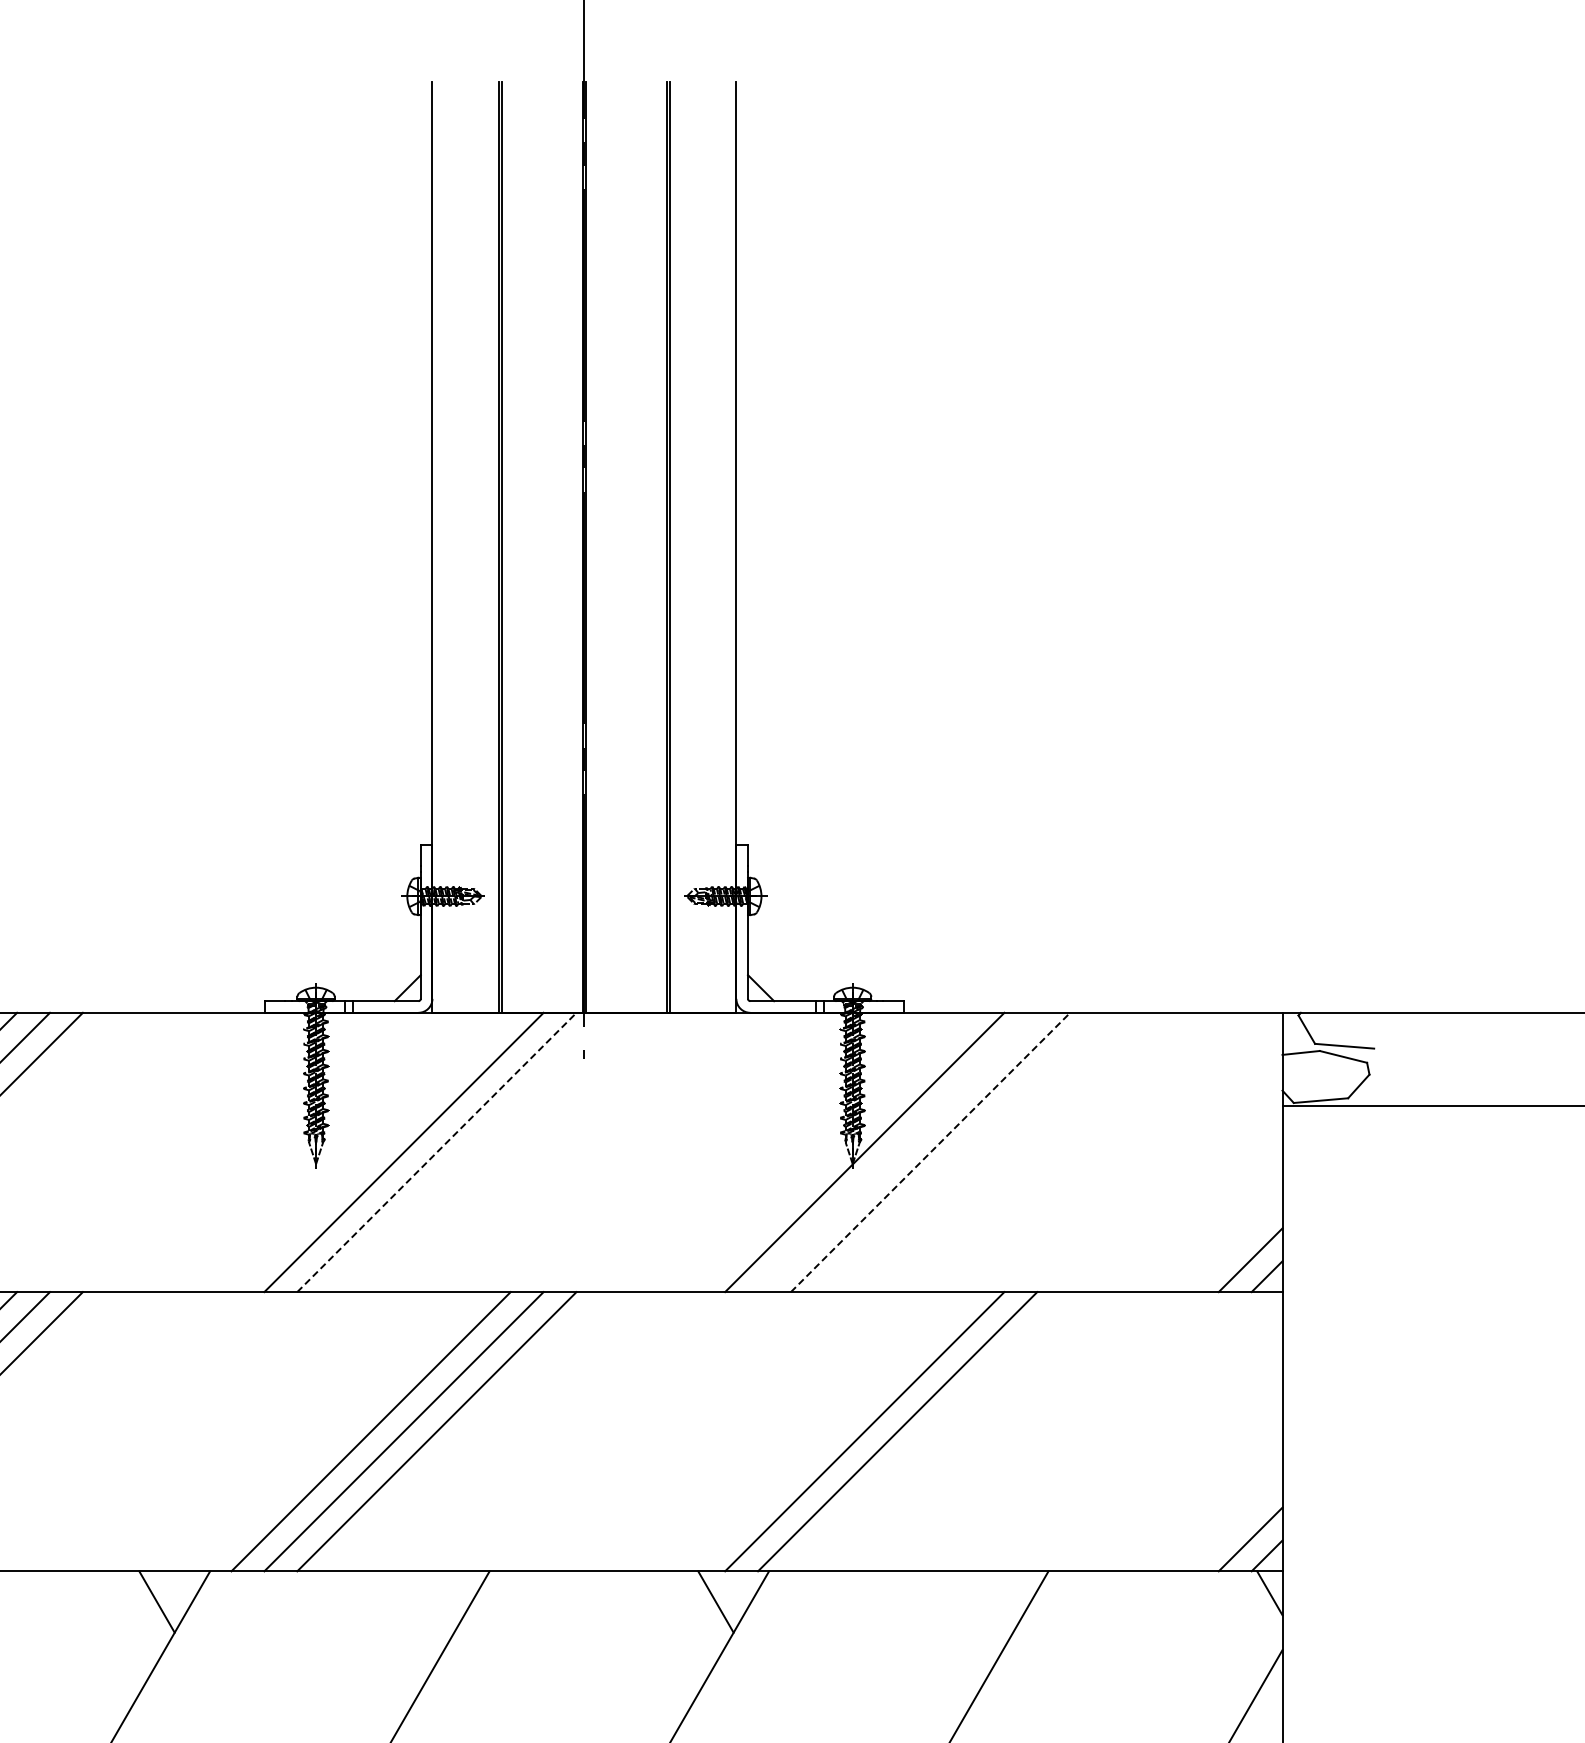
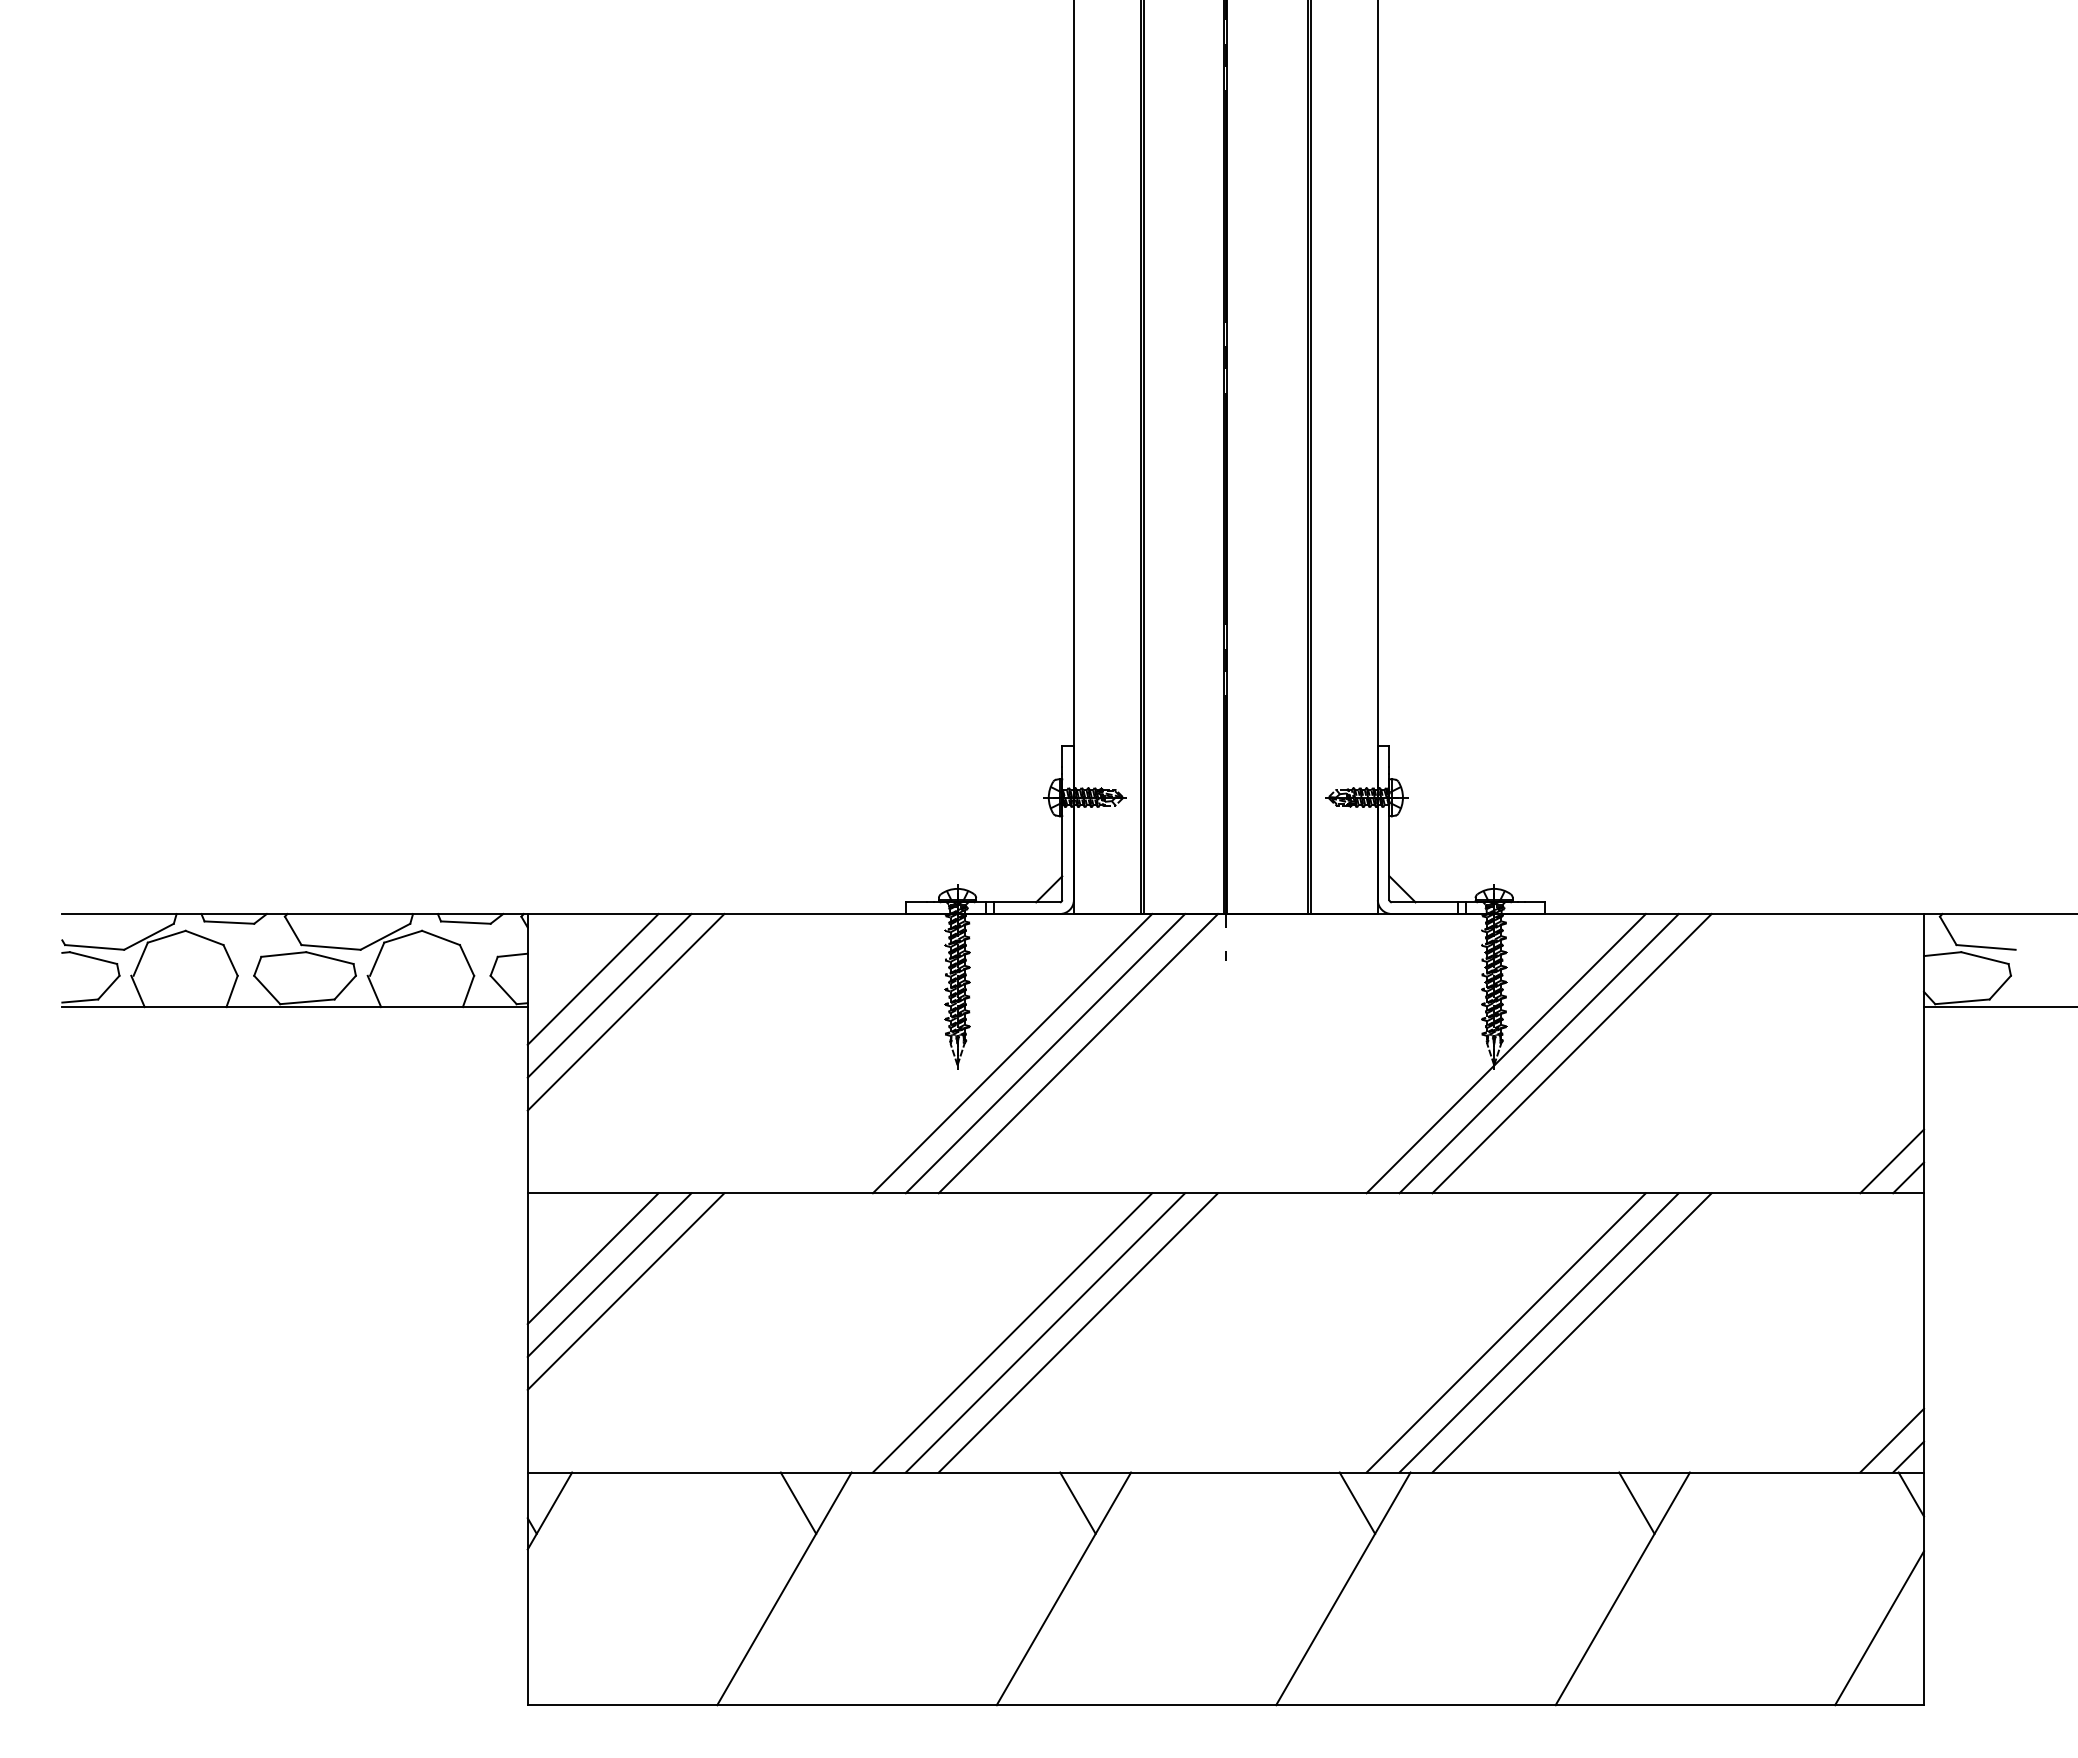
line: (371, 1152) -> (1012, 1053), added
line: (437, 1152) -> (1078, 1053), dashed -> solid
line: (897, 1152) -> (1538, 1053), added
line: (931, 1152) -> (1572, 1053), dashed -> solid
line: (930, 1431) -> (1571, 1332), added
line: (436, 1601) -> (1077, 1502), added
line: (995, 1601) -> (1636, 1502), added

